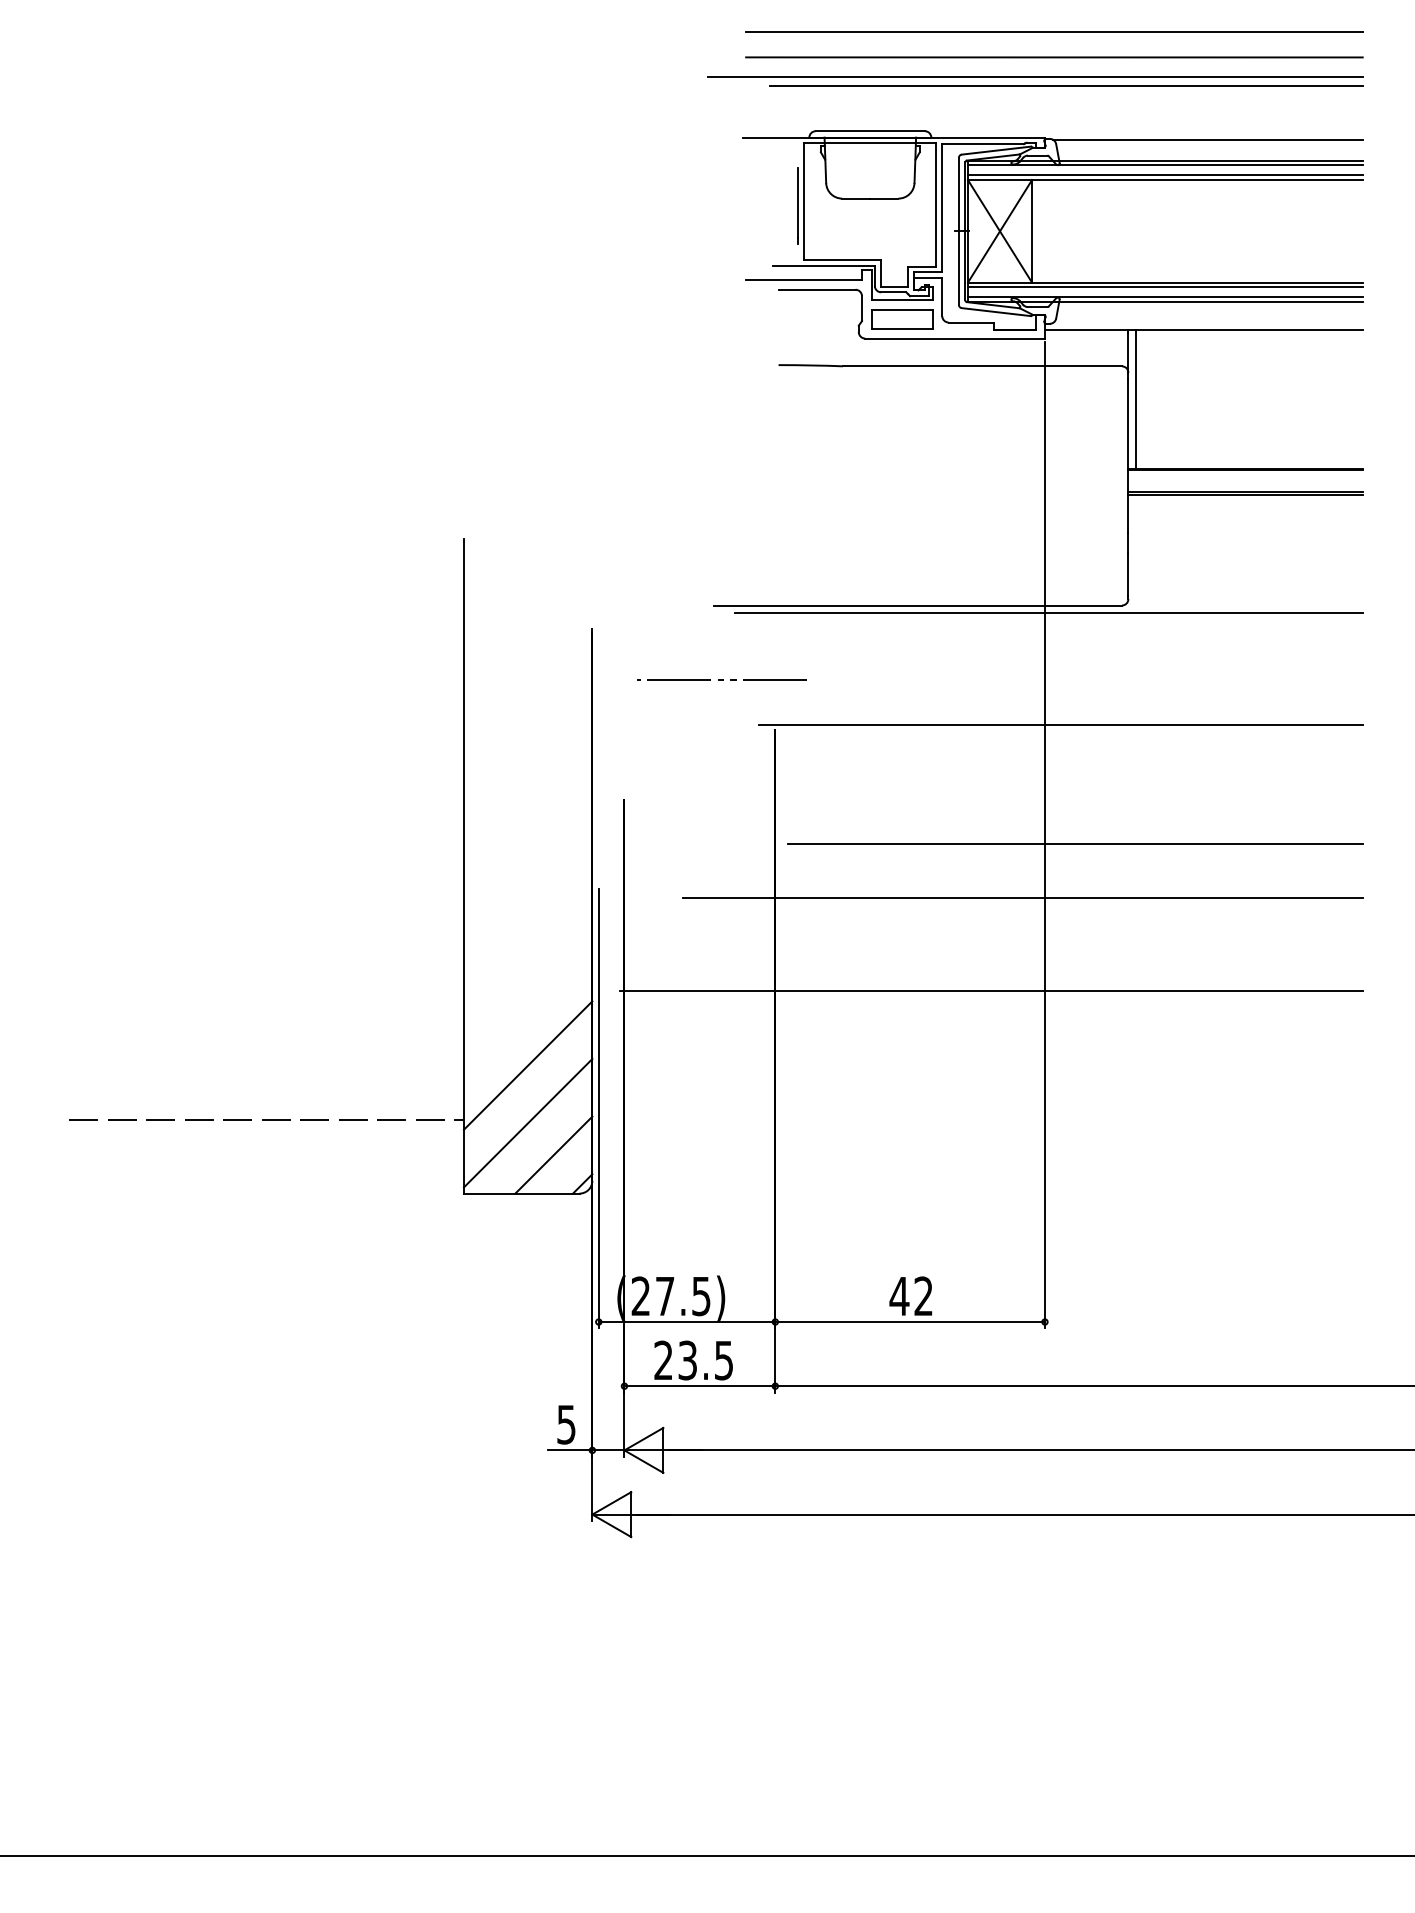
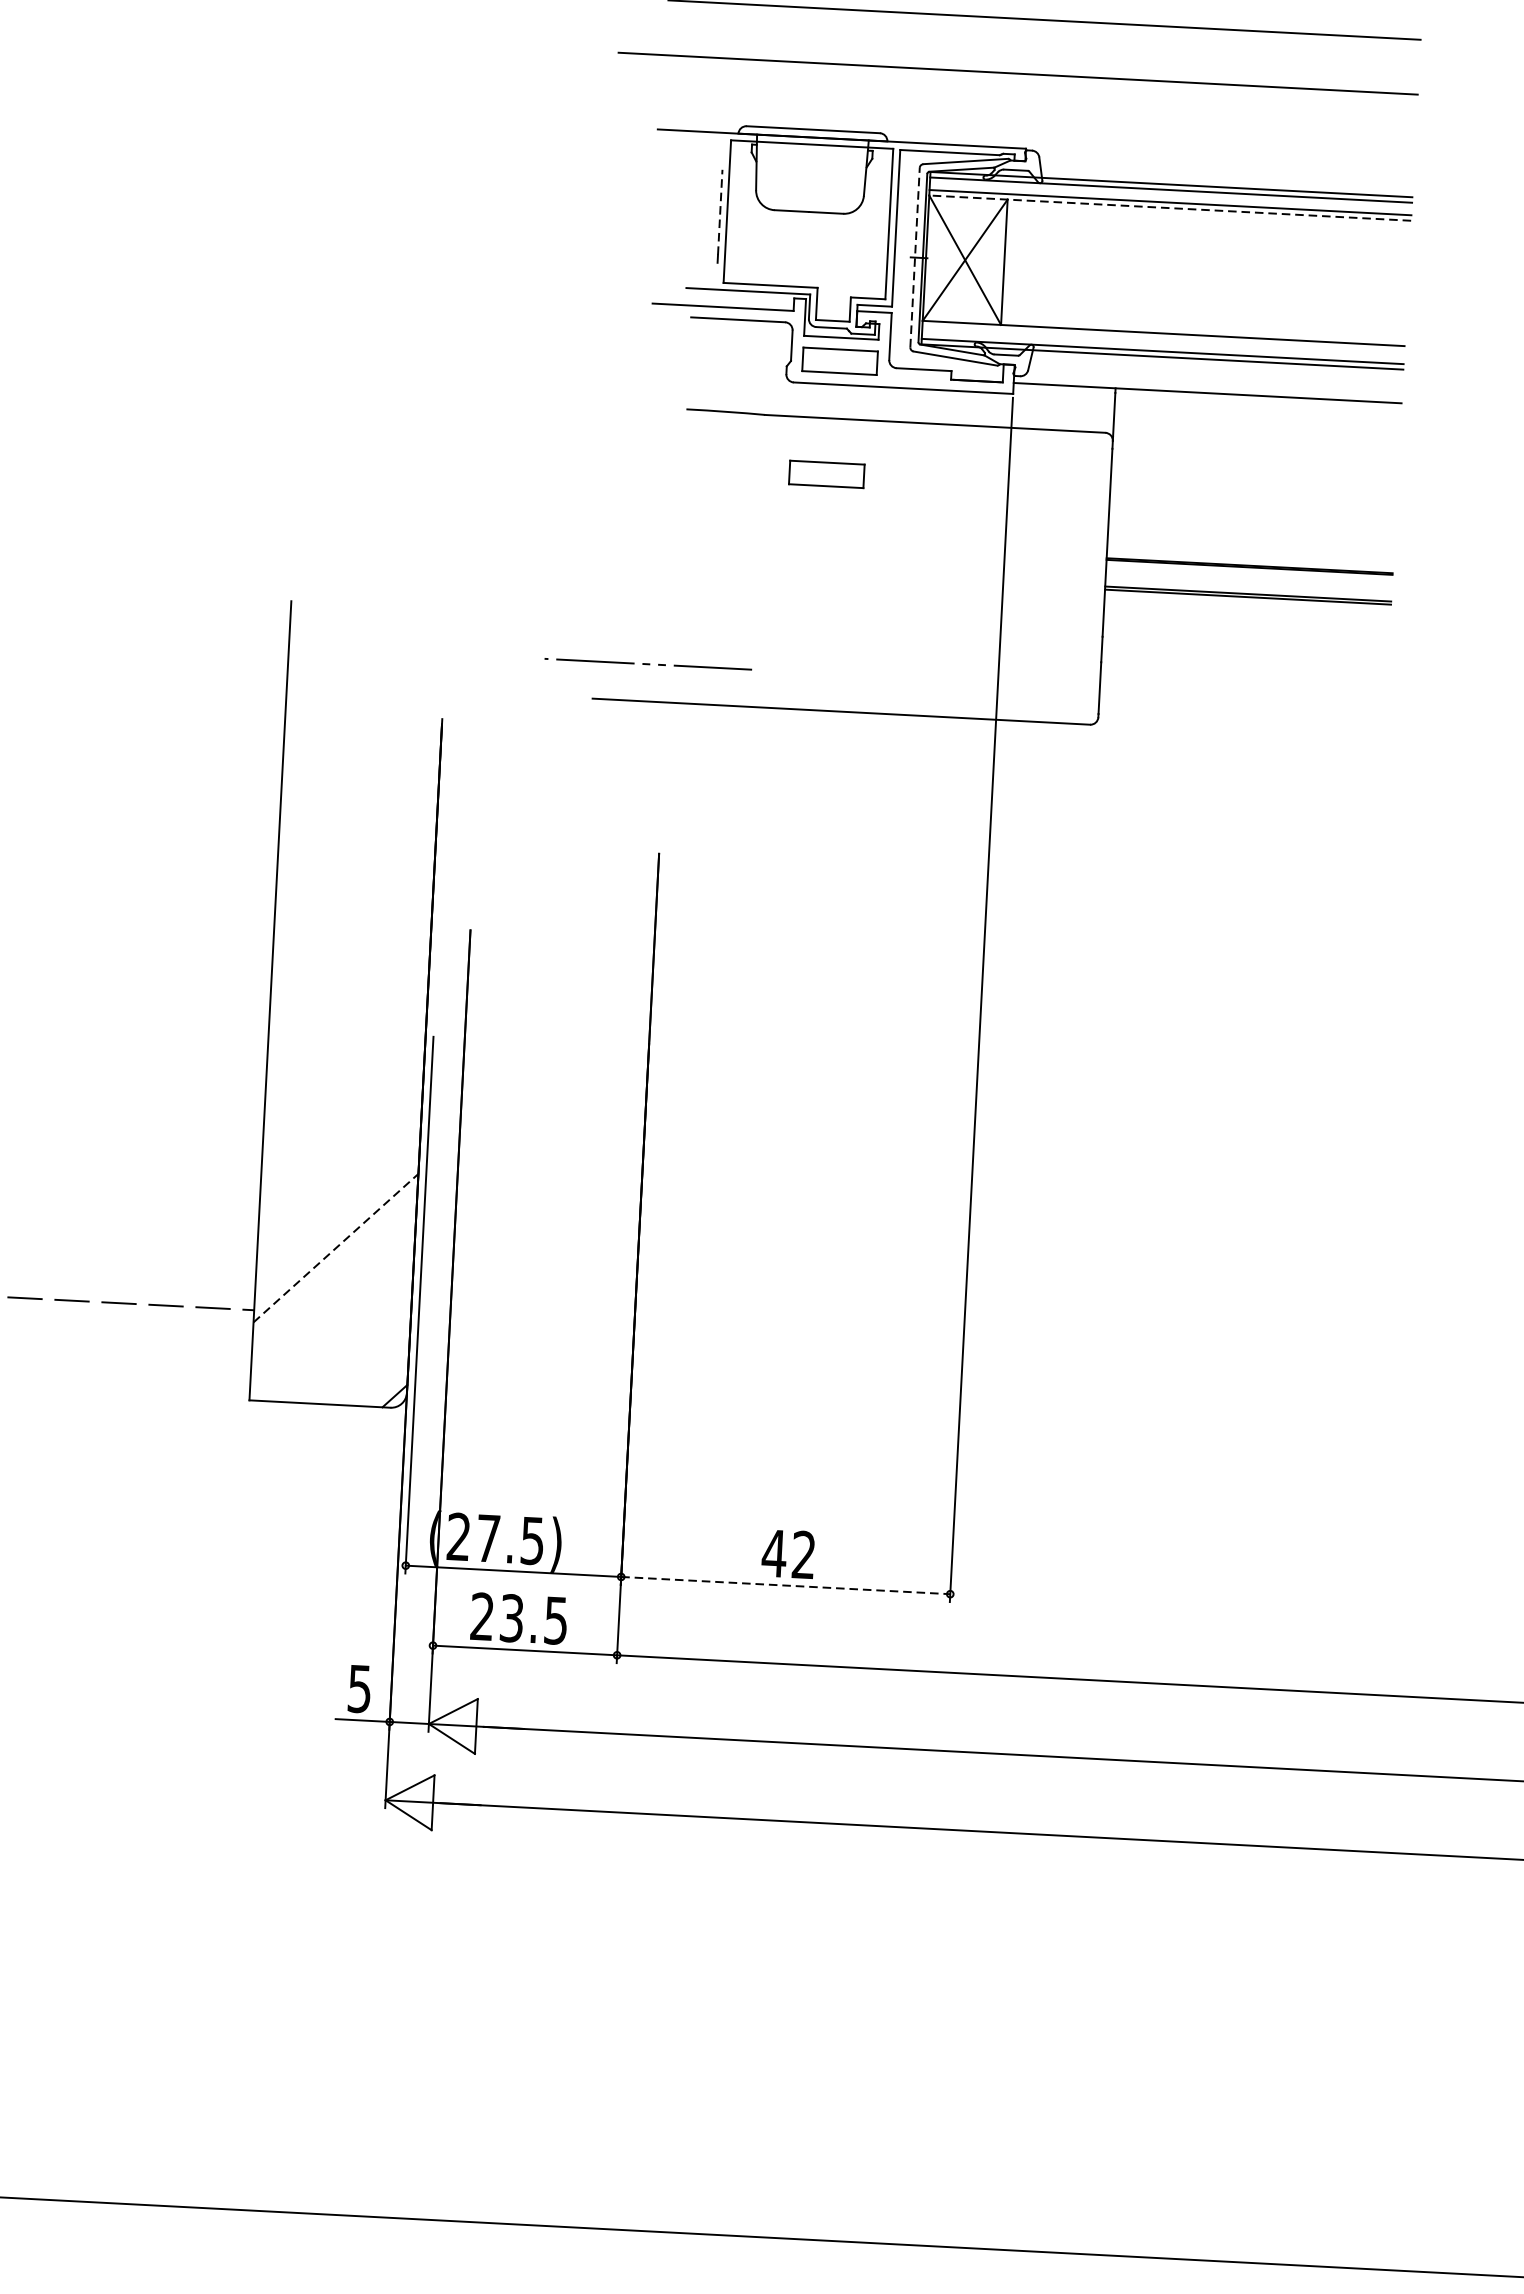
line: (1054, 57) -> (1042, 51), removed
line: (1066, 85) -> (1055, 86), removed
line: (1207, 139) -> (1224, 161), removed
line: (1164, 180) -> (1169, 208), solid -> dashed
line: (797, 202) -> (719, 212), solid -> dashed
line: (958, 231) -> (914, 257), solid -> dashed
line: (1164, 287) -> (1162, 339), removed
line: (1136, 398) -> (1121, 472), removed
part: (896, 412) -> (827, 474), added
line: (1048, 612) -> (999, 728), removed
line: (721, 679) -> (647, 663), moved
line: (1060, 725) -> (1007, 867), removed
line: (1075, 843) -> (1018, 1012), removed
line: (1022, 897) -> (950, 1074), removed
line: (990, 991) -> (904, 1187), removed
line: (528, 1065) -> (336, 1248), solid -> dashed
line: (527, 1123) -> (331, 1318), removed
line: (553, 1154) -> (361, 1358), removed
line: (910, 1322) -> (786, 1586), solid -> dashed

